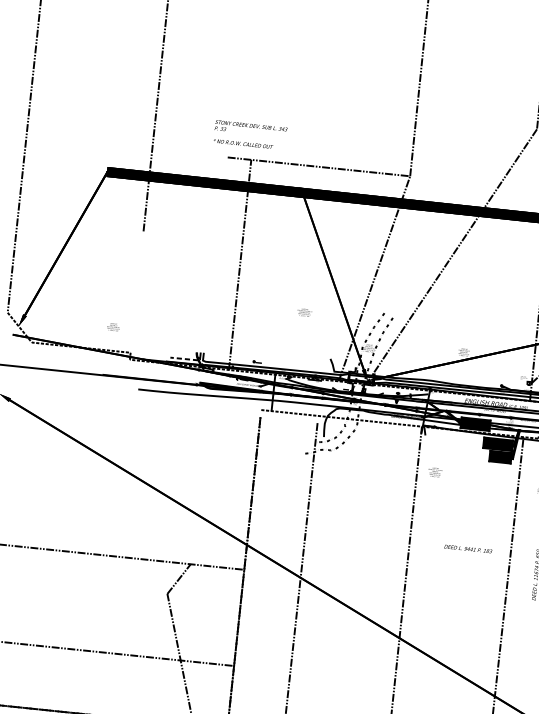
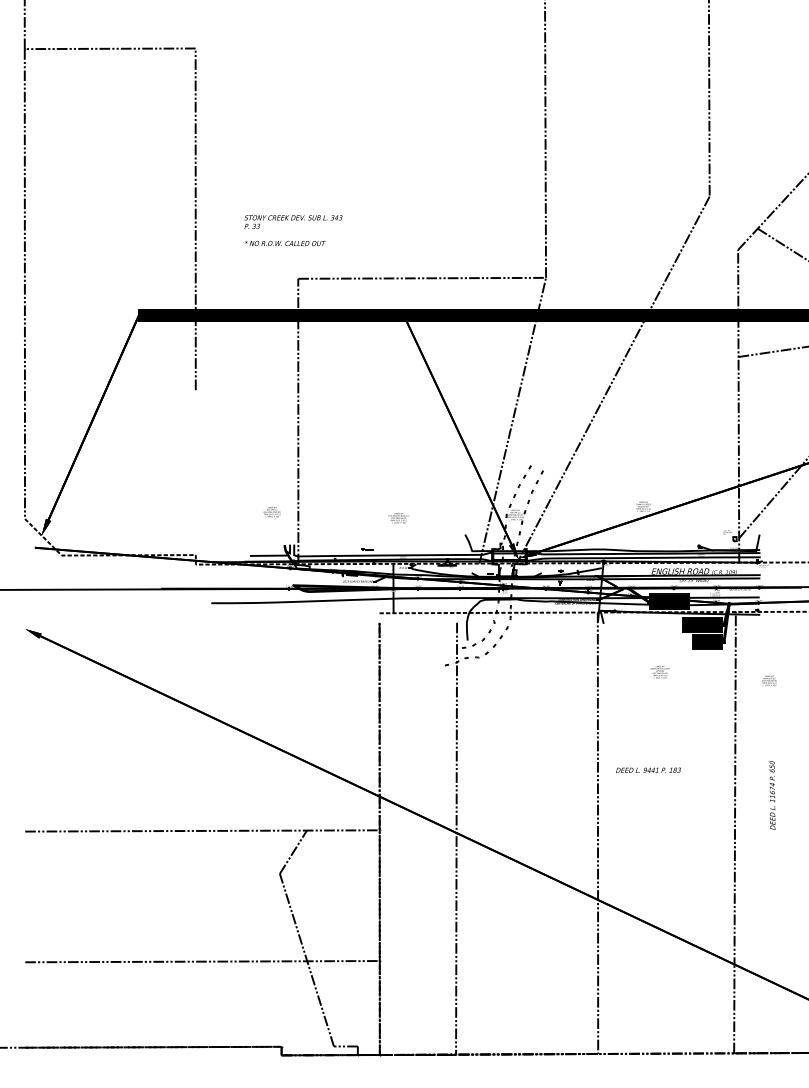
text: (250, 135) -> (293, 230), moved
line: (240, 265) -> (298, 421), moved
text: (304, 312) -> (398, 518), moved
text: (112, 327) -> (271, 512), moved
line: (184, 358) -> (268, 555), dashed -> solid
text: (435, 472) -> (660, 672), moved
text: (468, 548) -> (648, 769), moved

